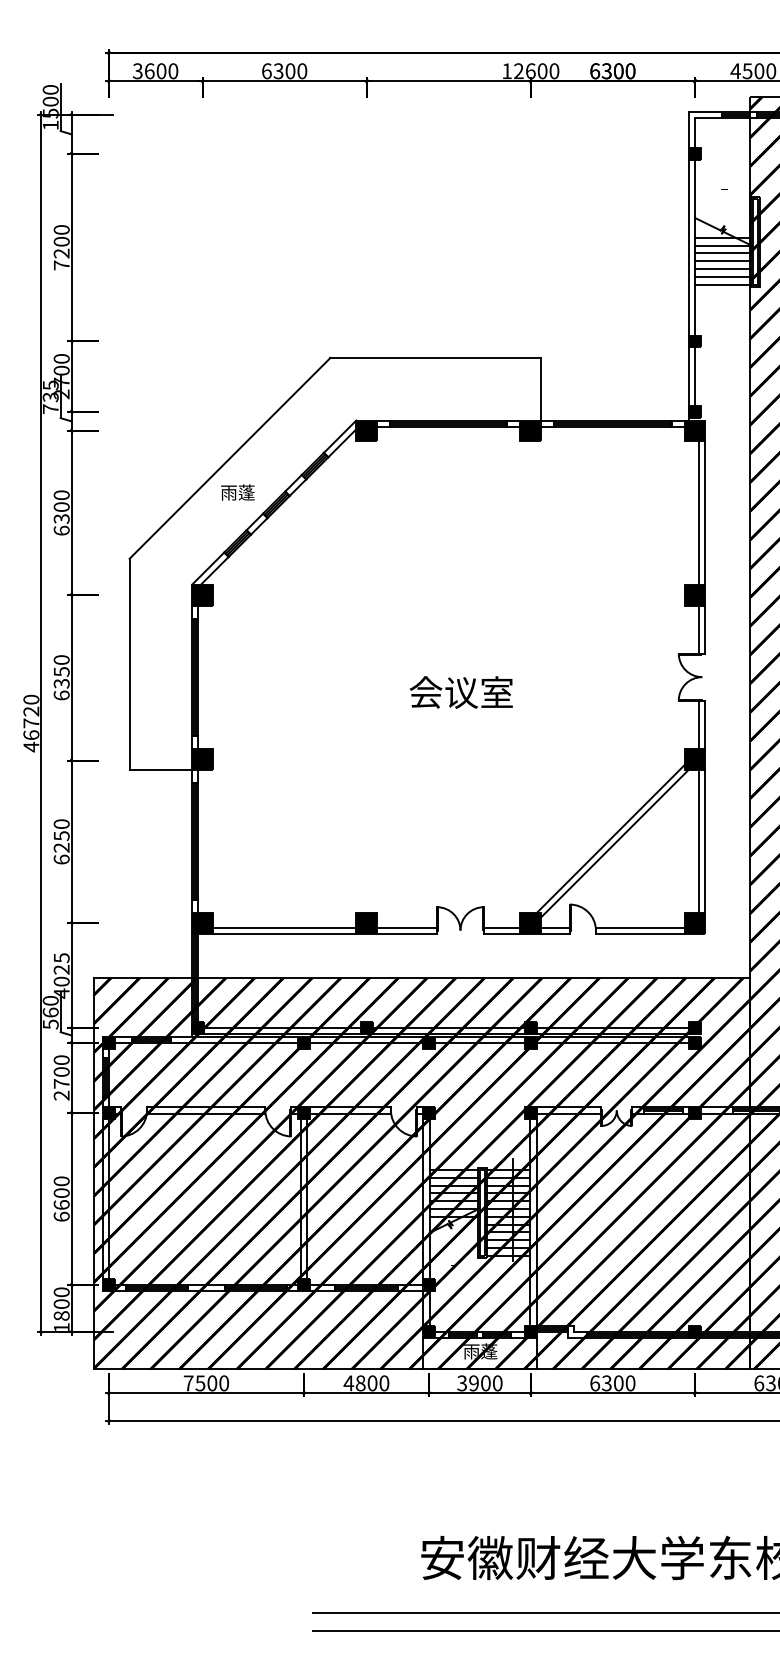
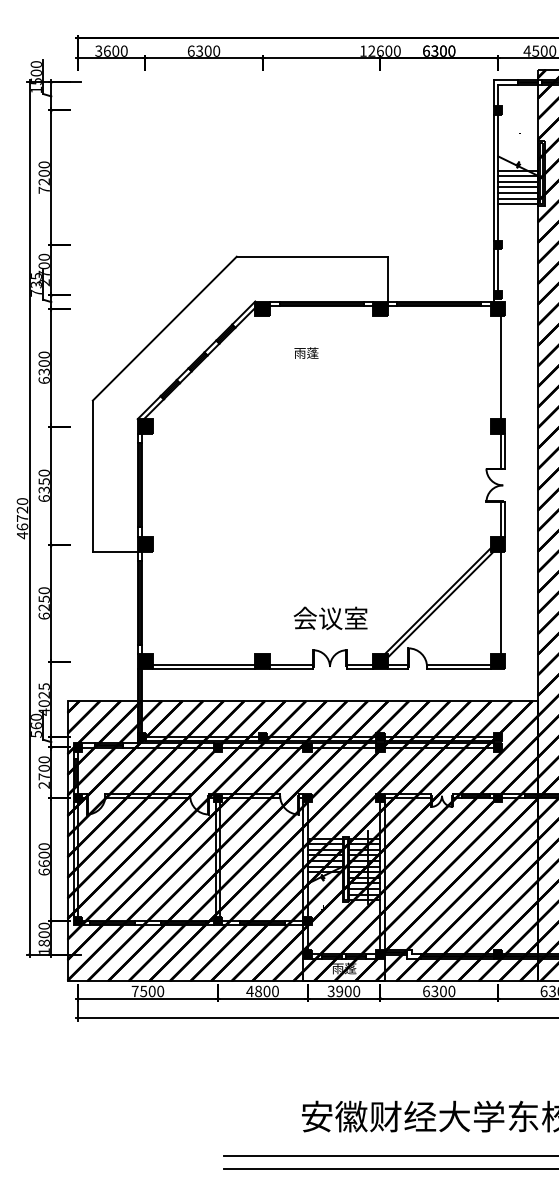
text: (237, 491) -> (306, 352), moved
line: (705, 512) -> (505, 367), removed
text: (461, 692) -> (330, 618), moved
line: (705, 840) -> (505, 602), removed

